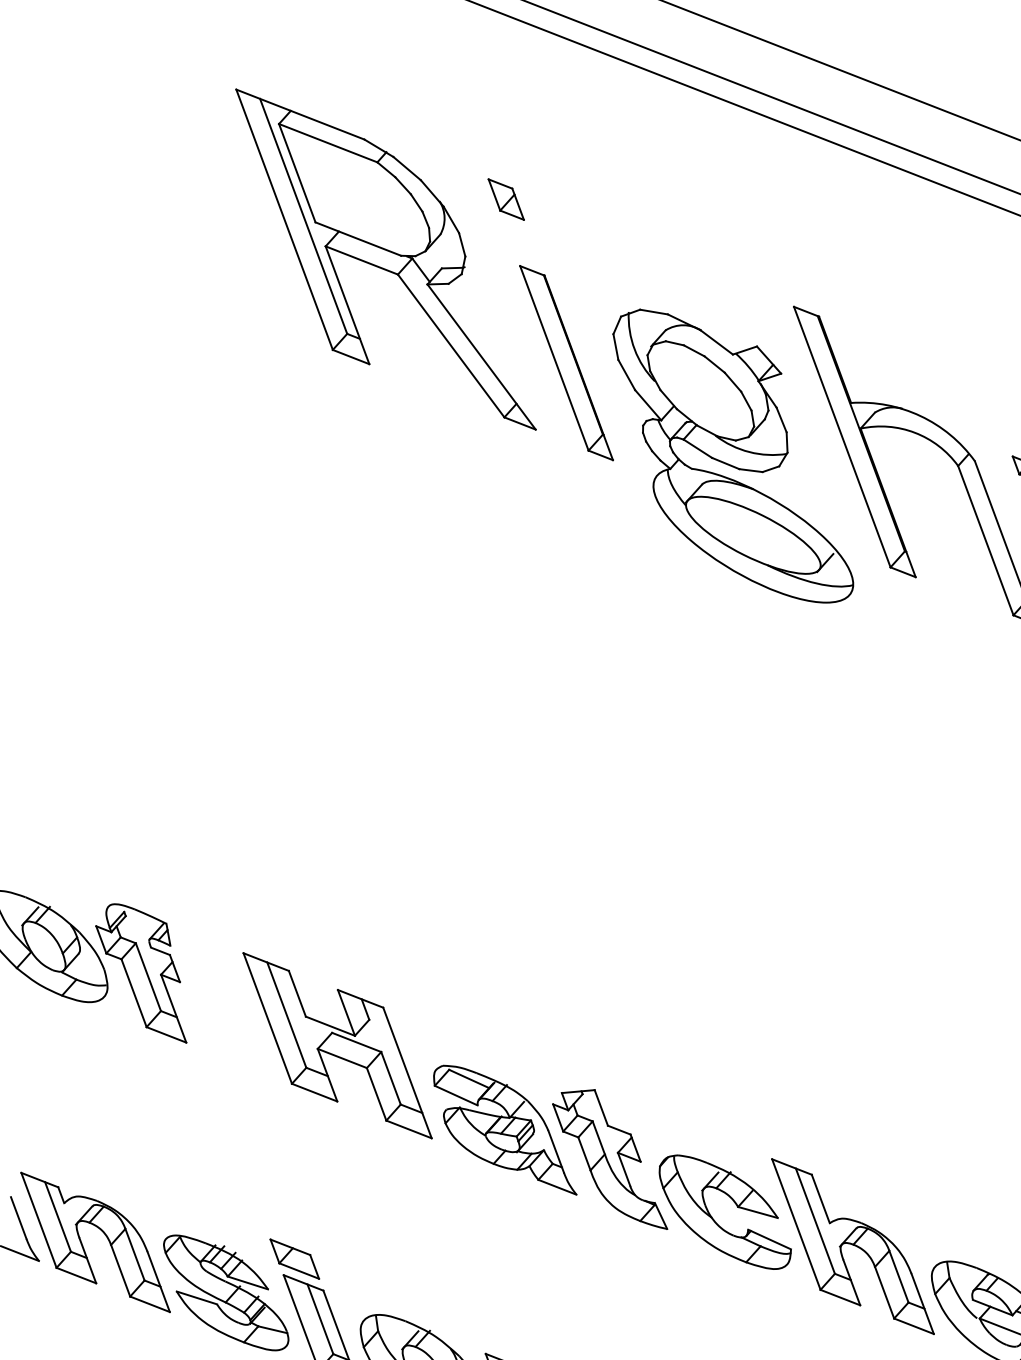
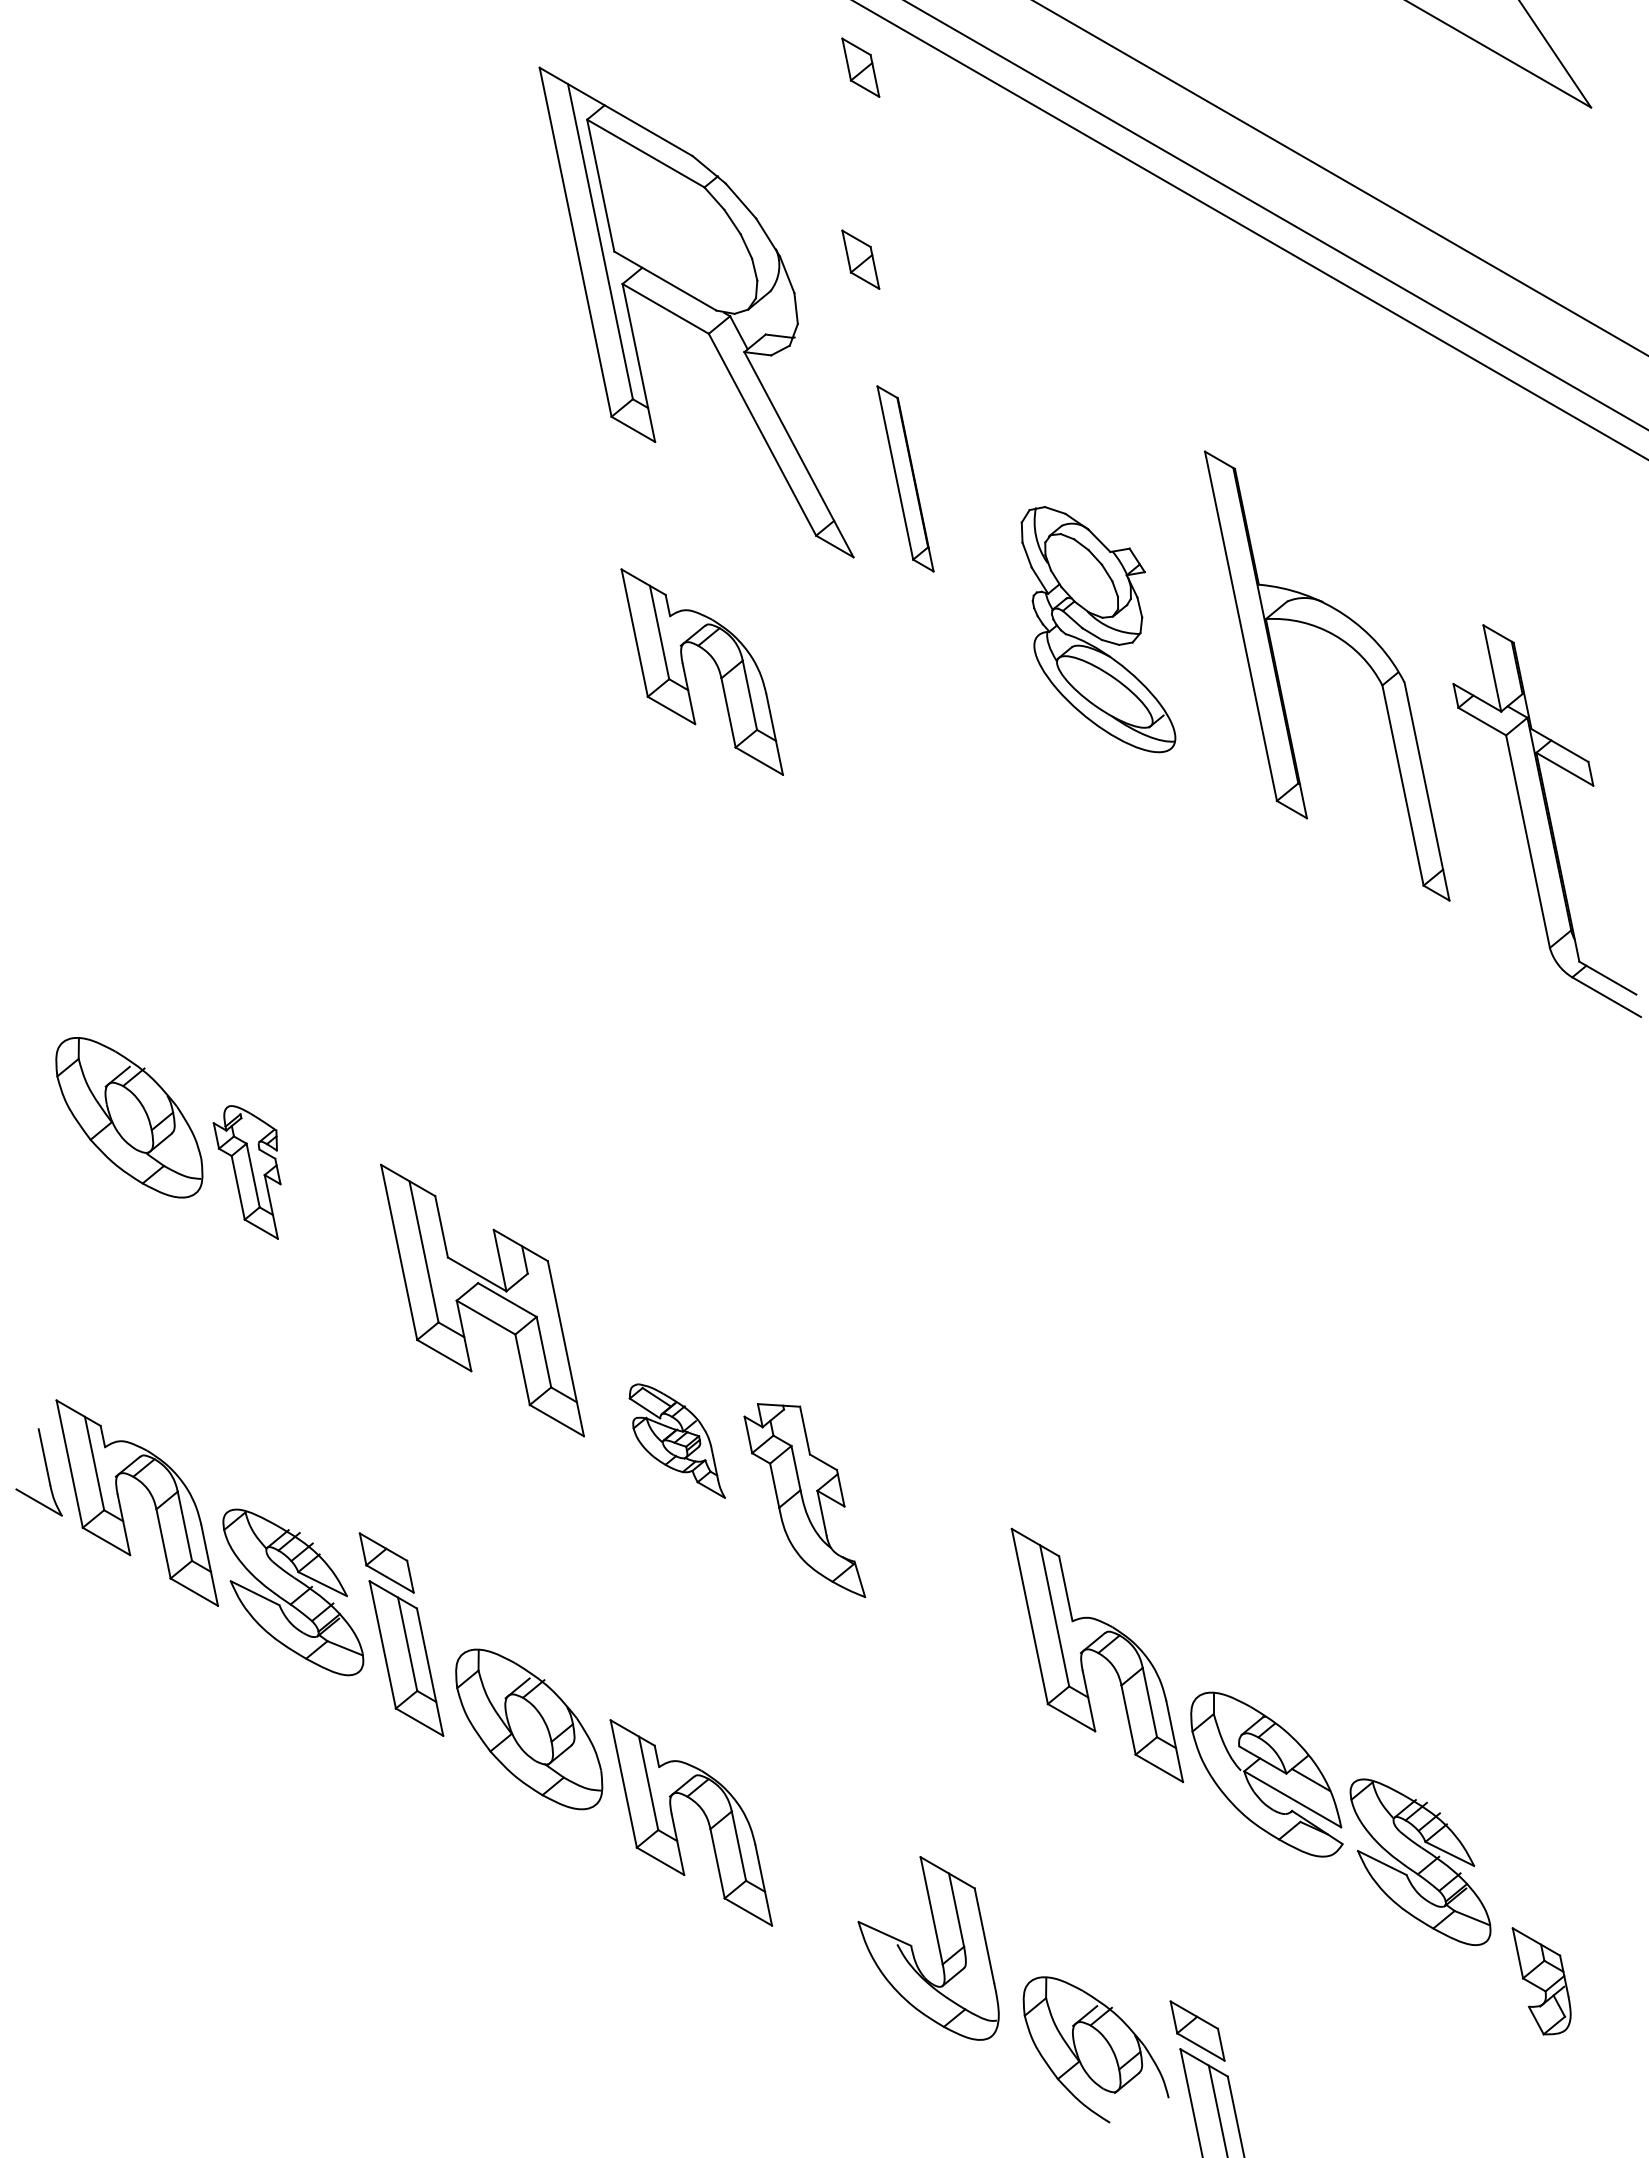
part: (483, 51) -> (860, 67), added
part: (566, 362) -> (905, 478), size x0.7
part: (732, 456) -> (1098, 629), size x0.6
part: (440, 526) -> (713, 661), added
part: (140, 974) -> (246, 1172), size x0.7
part: (504, 1130) -> (677, 1440), size x0.6
part: (735, 1204) -> (956, 1579), removed

